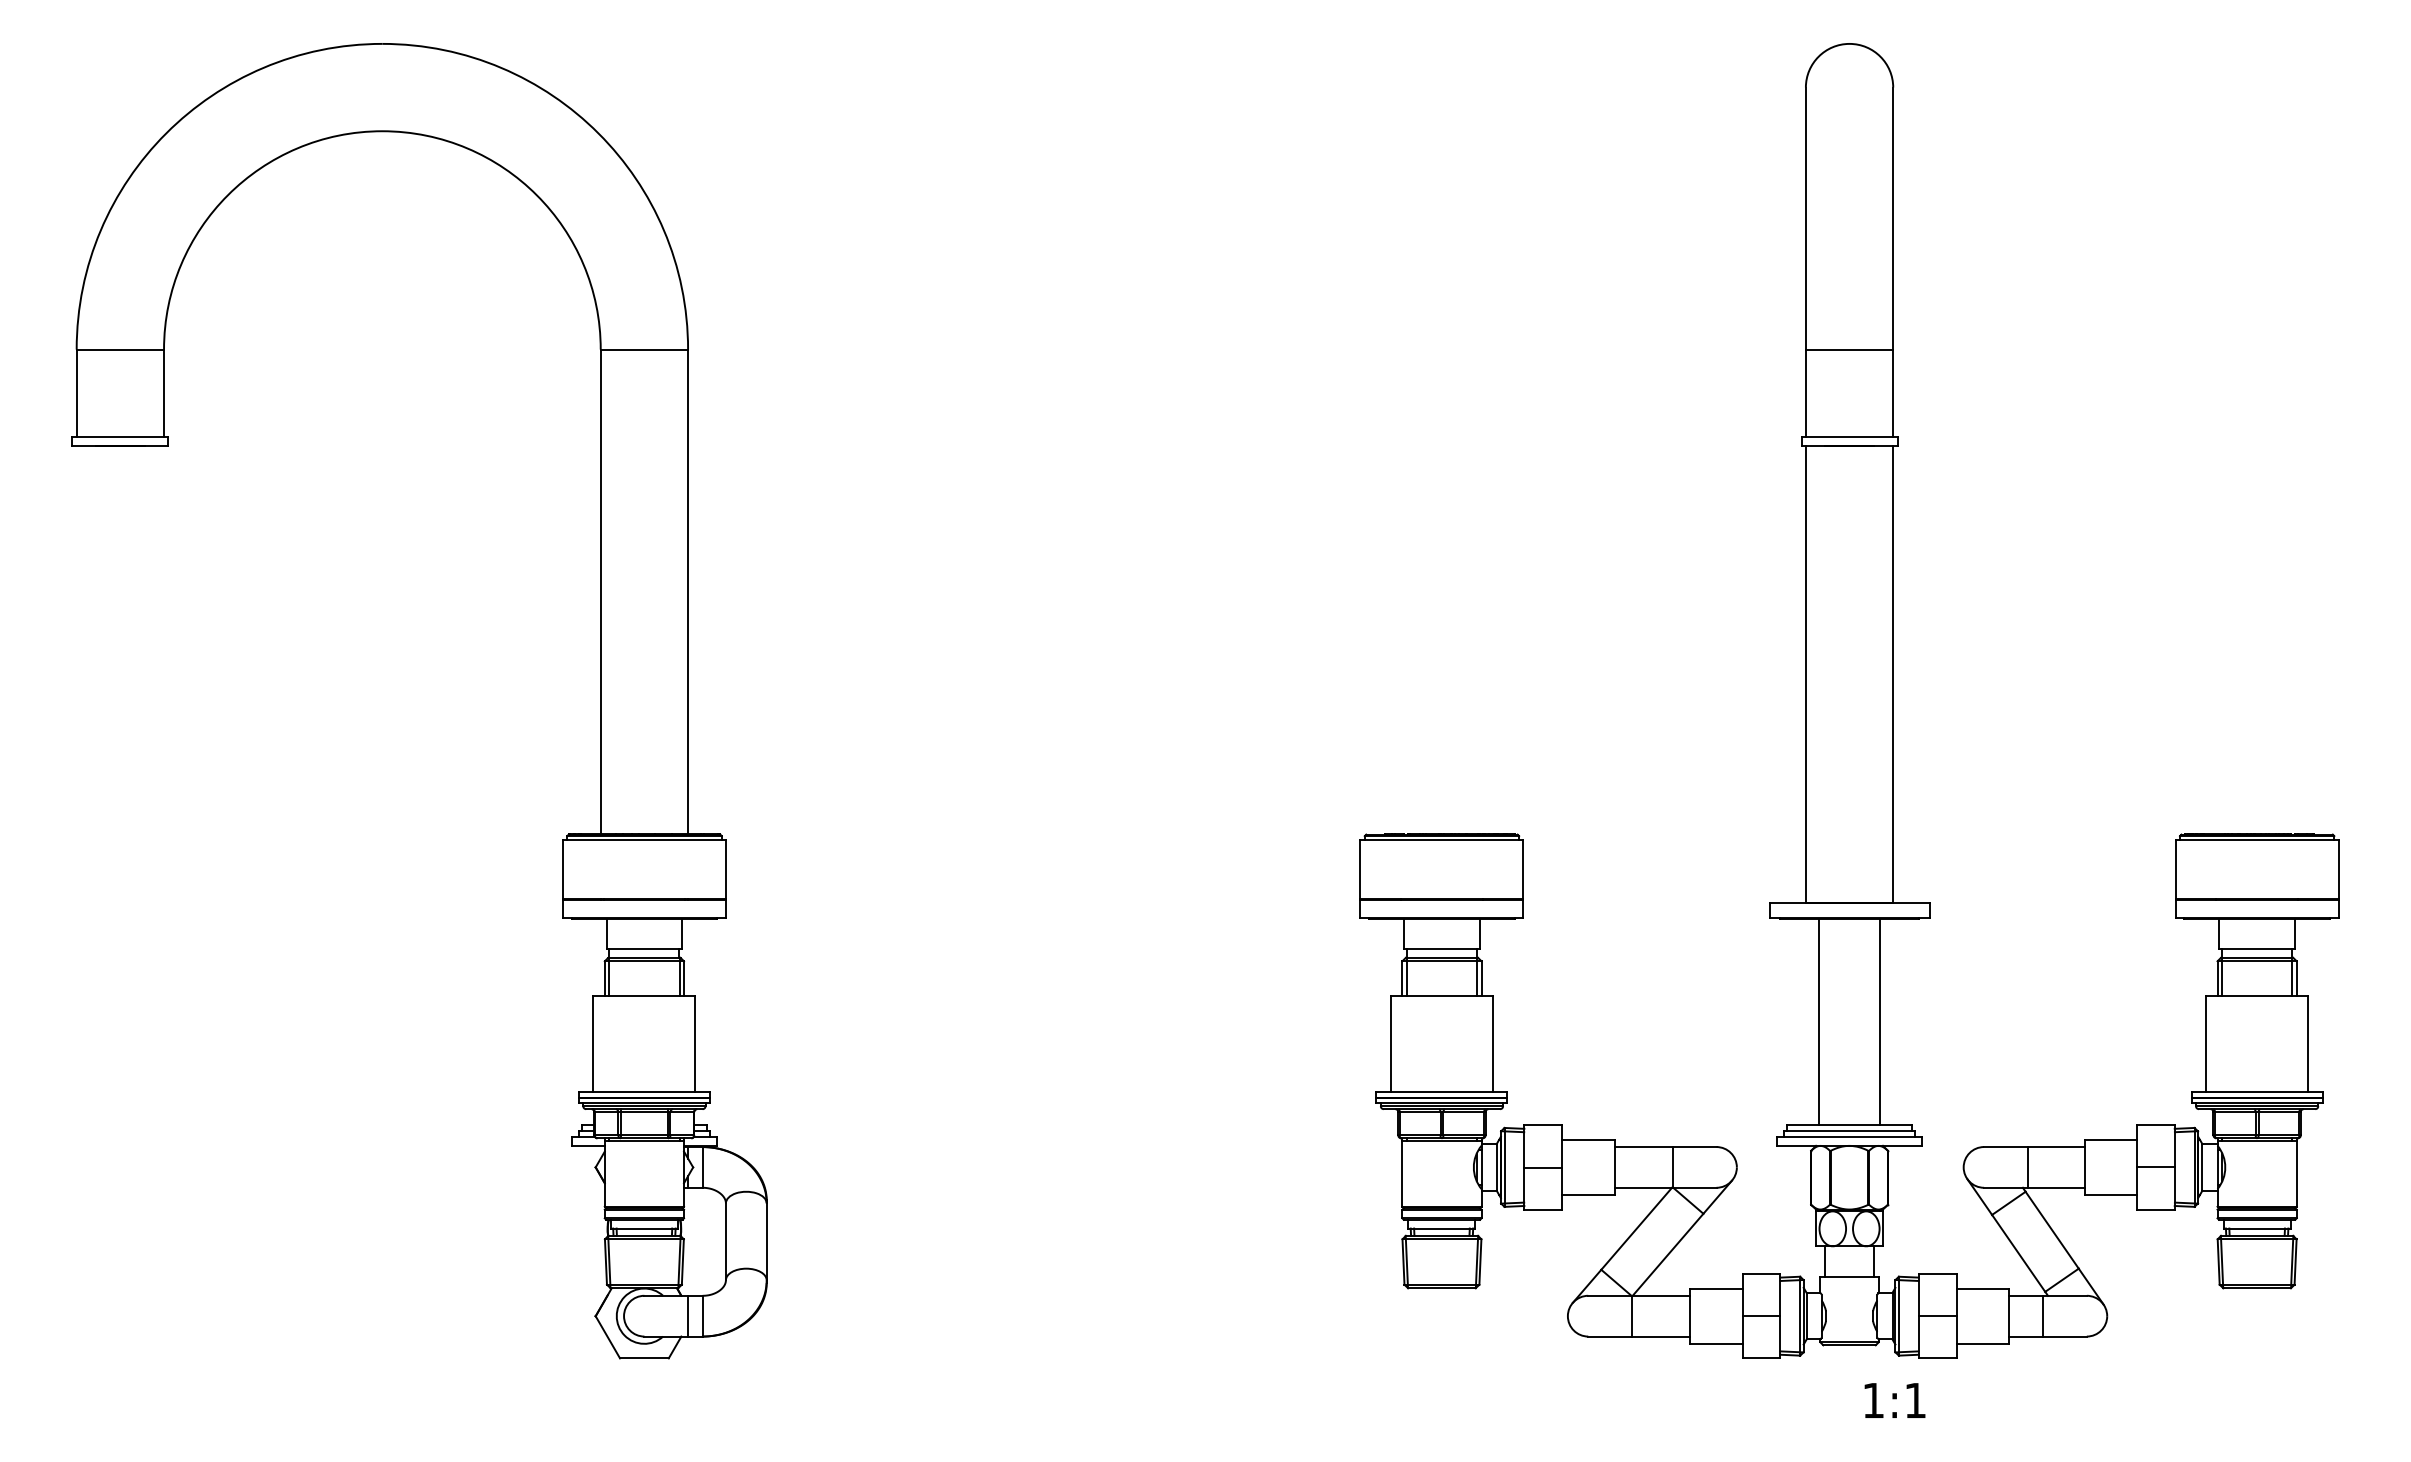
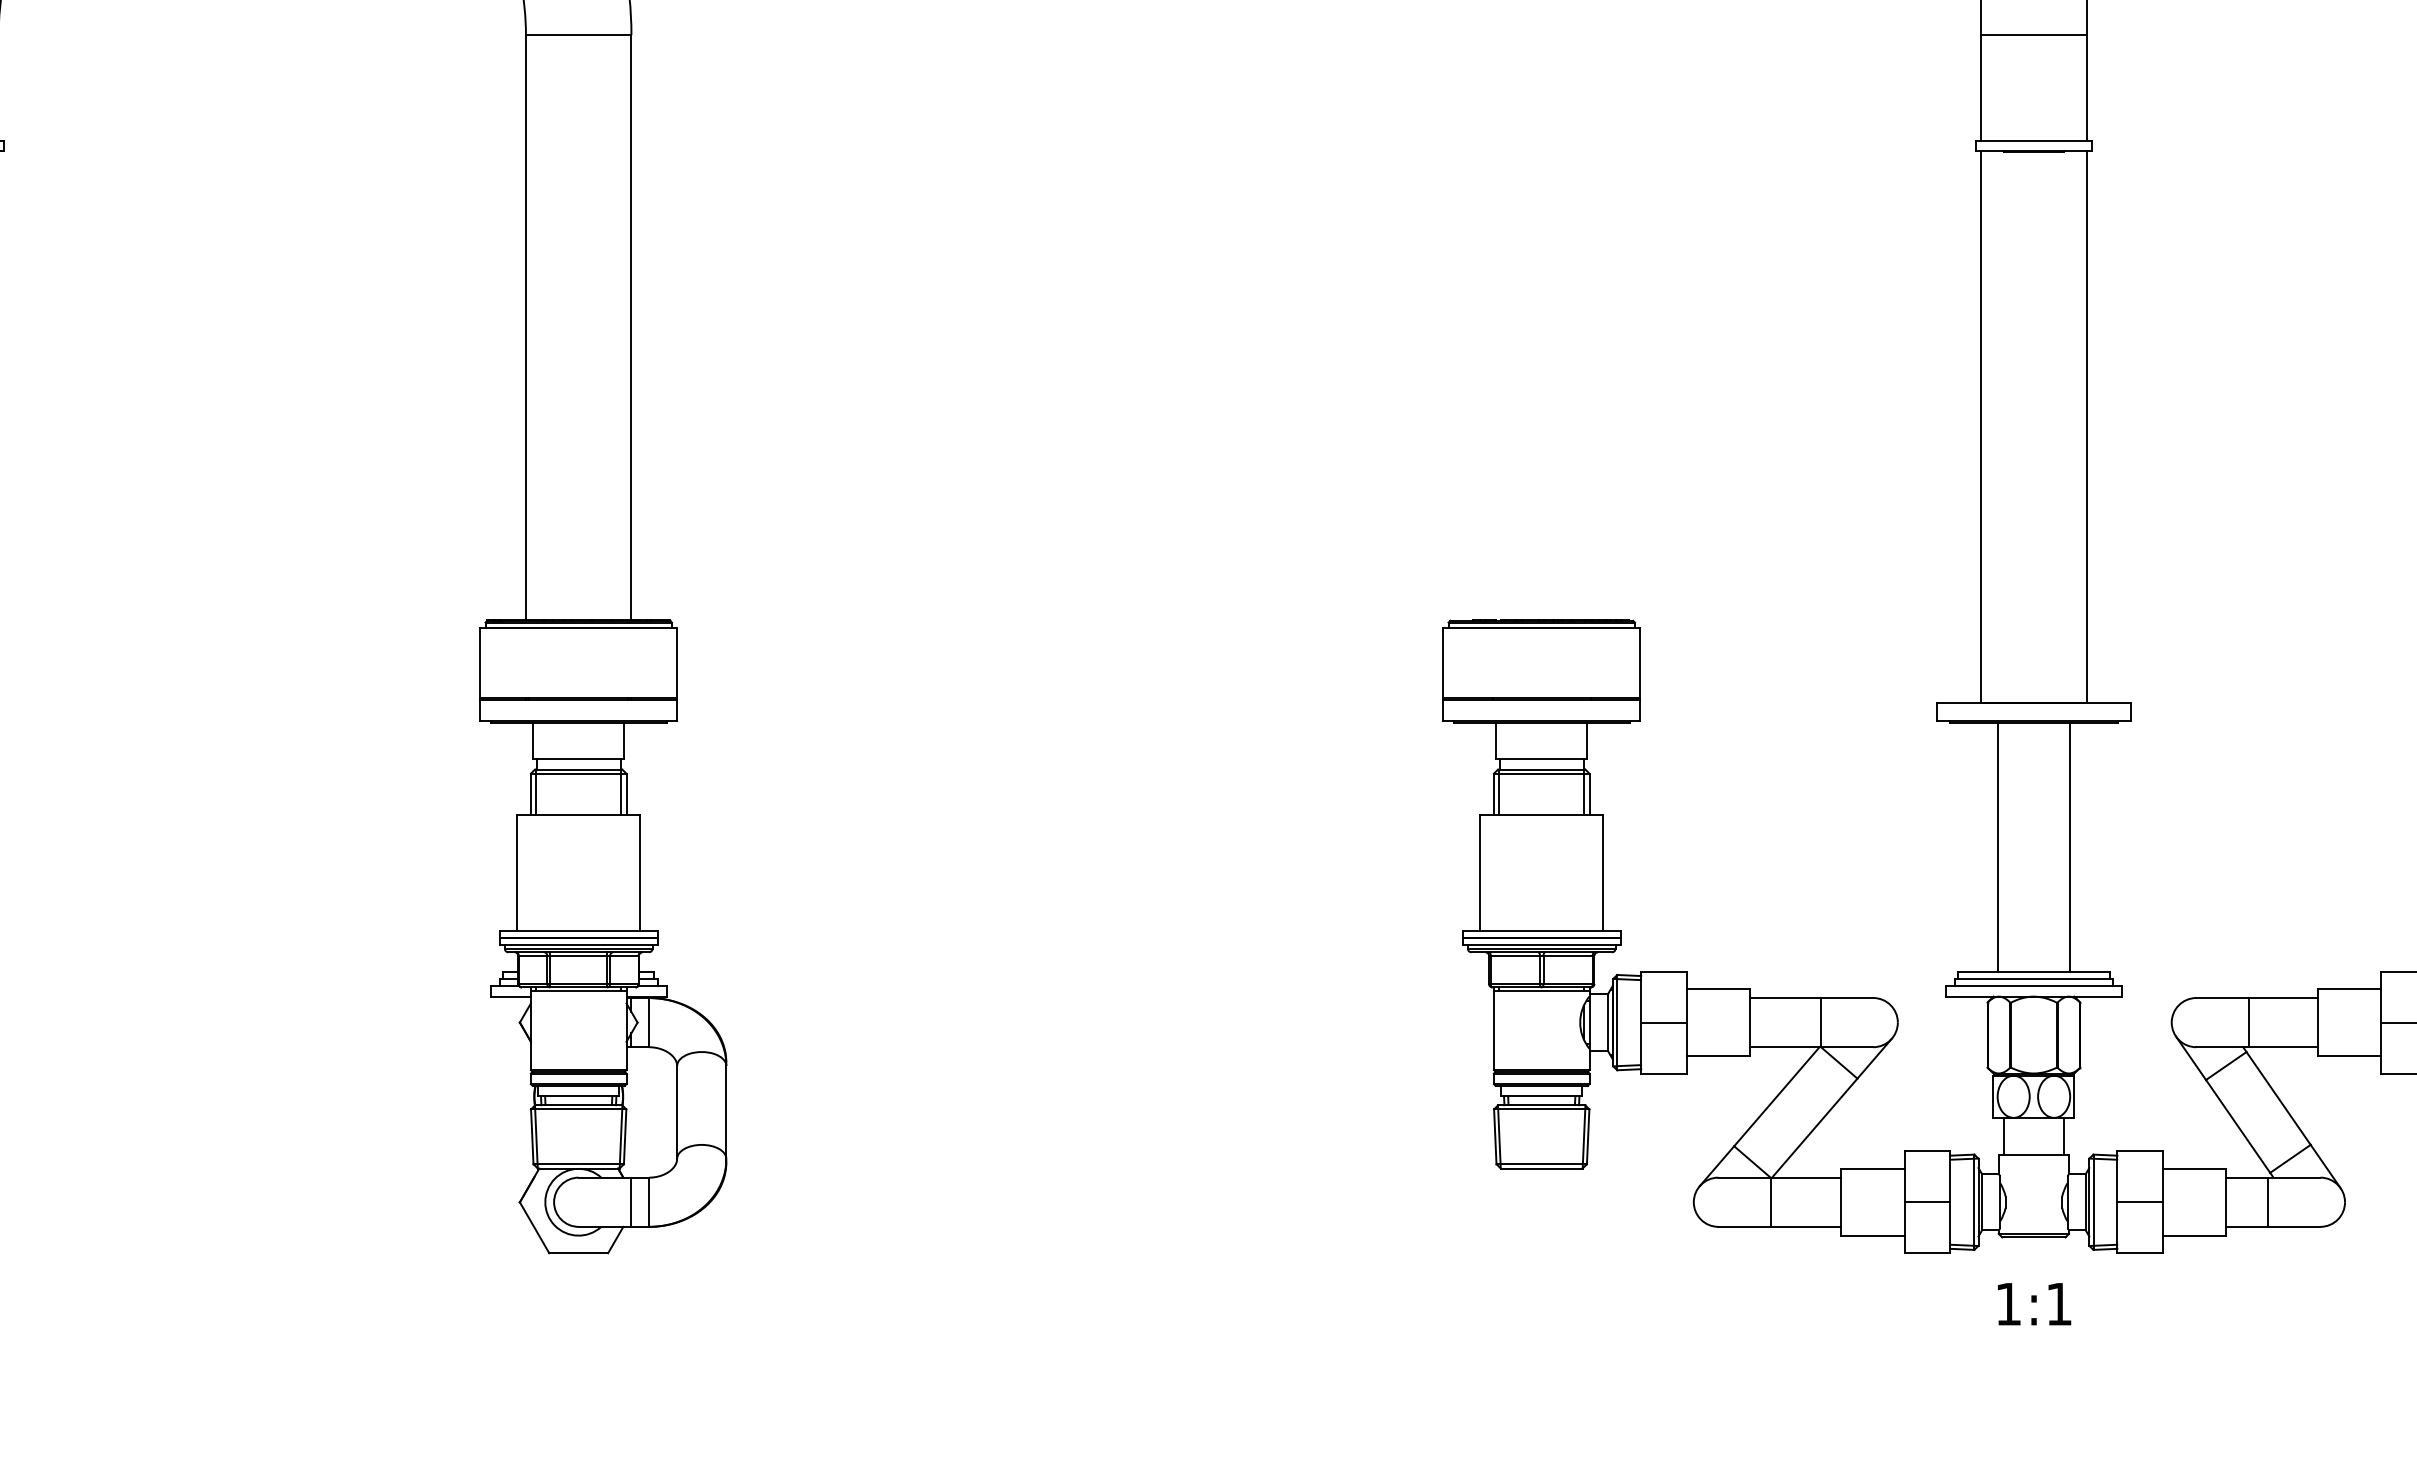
text: (1894, 1400) -> (2033, 1304), moved

